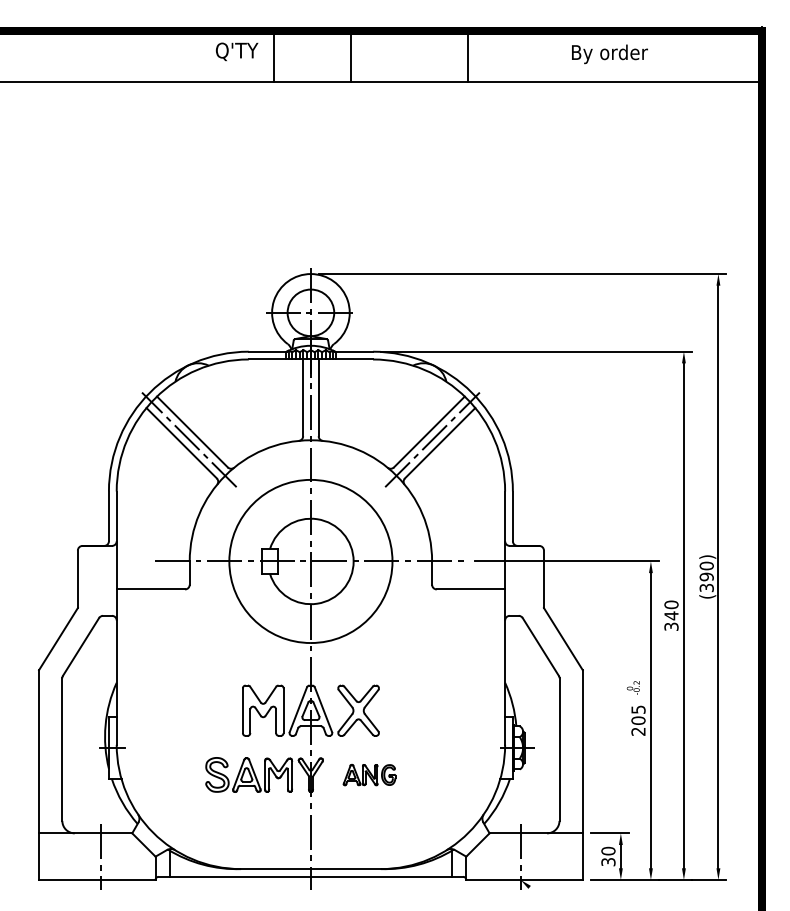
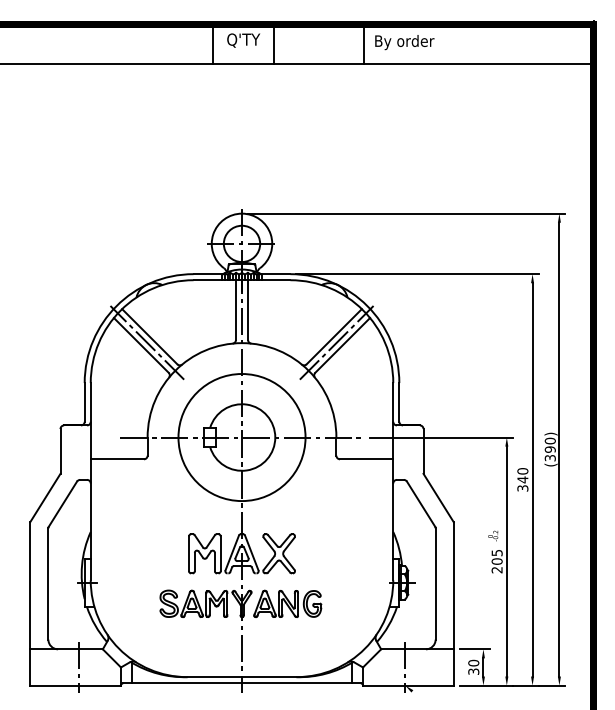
text: (236, 51) -> (243, 40), moved
text: (609, 54) -> (404, 42), moved
part: (369, 774) -> (287, 603), size x1.67

